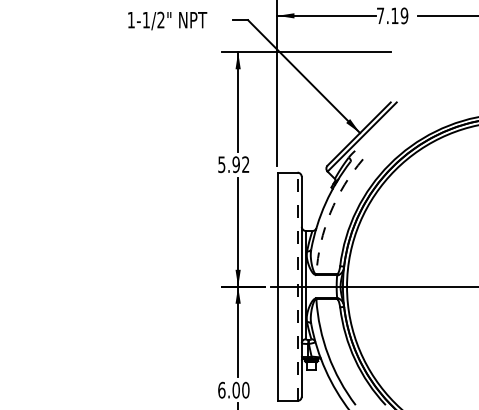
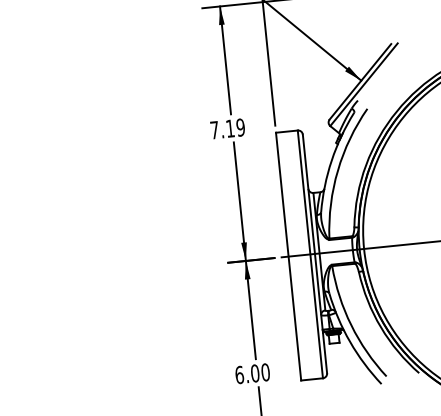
text: (233, 164) -> (227, 128), 5.92 -> 7.19
arc: (330, 212) -> (337, 170), dashed -> solid
line: (297, 286) -> (310, 254), dashed -> solid

